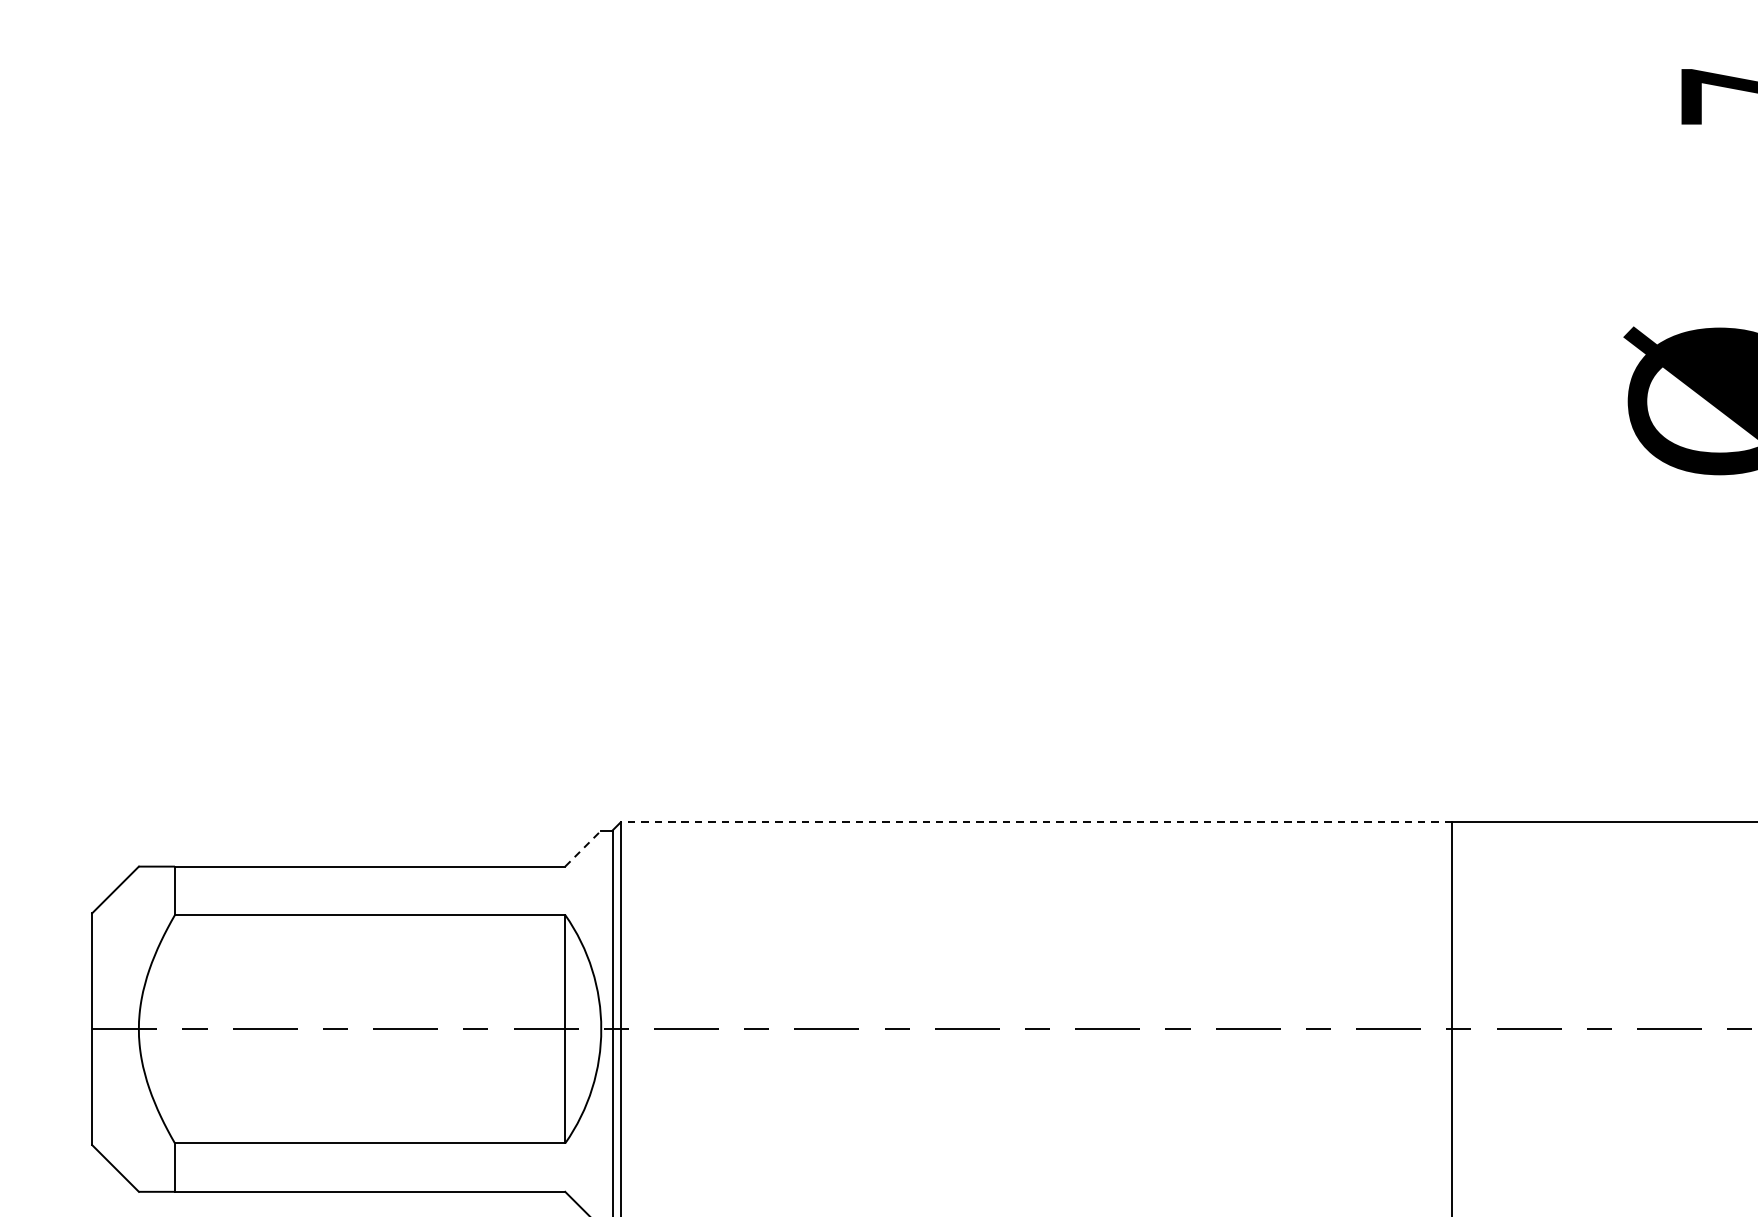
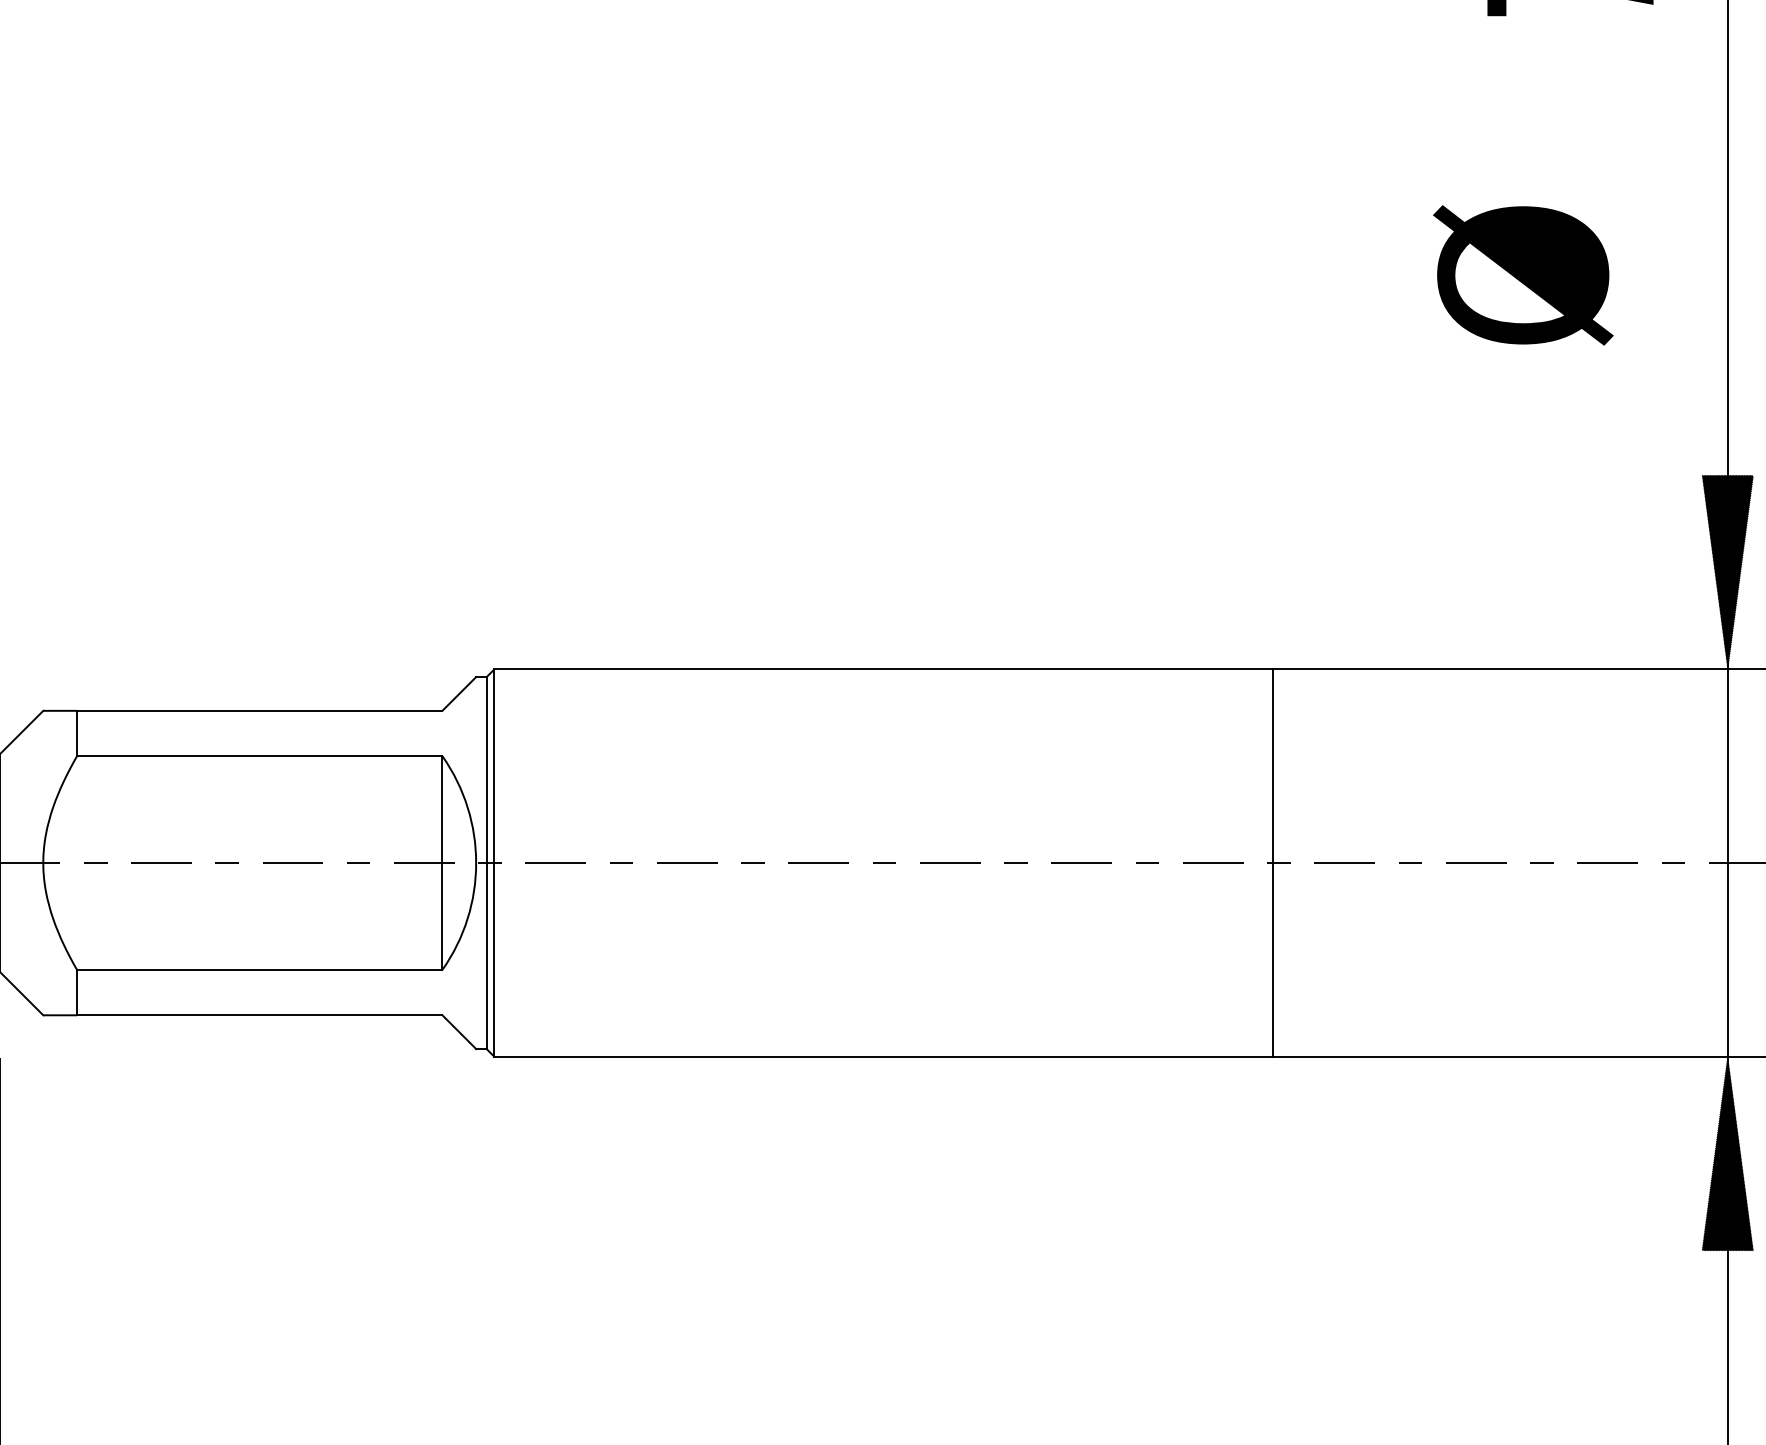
line: (1036, 822) -> (883, 669), dashed -> solid
line: (583, 848) -> (459, 693), dashed -> solid

